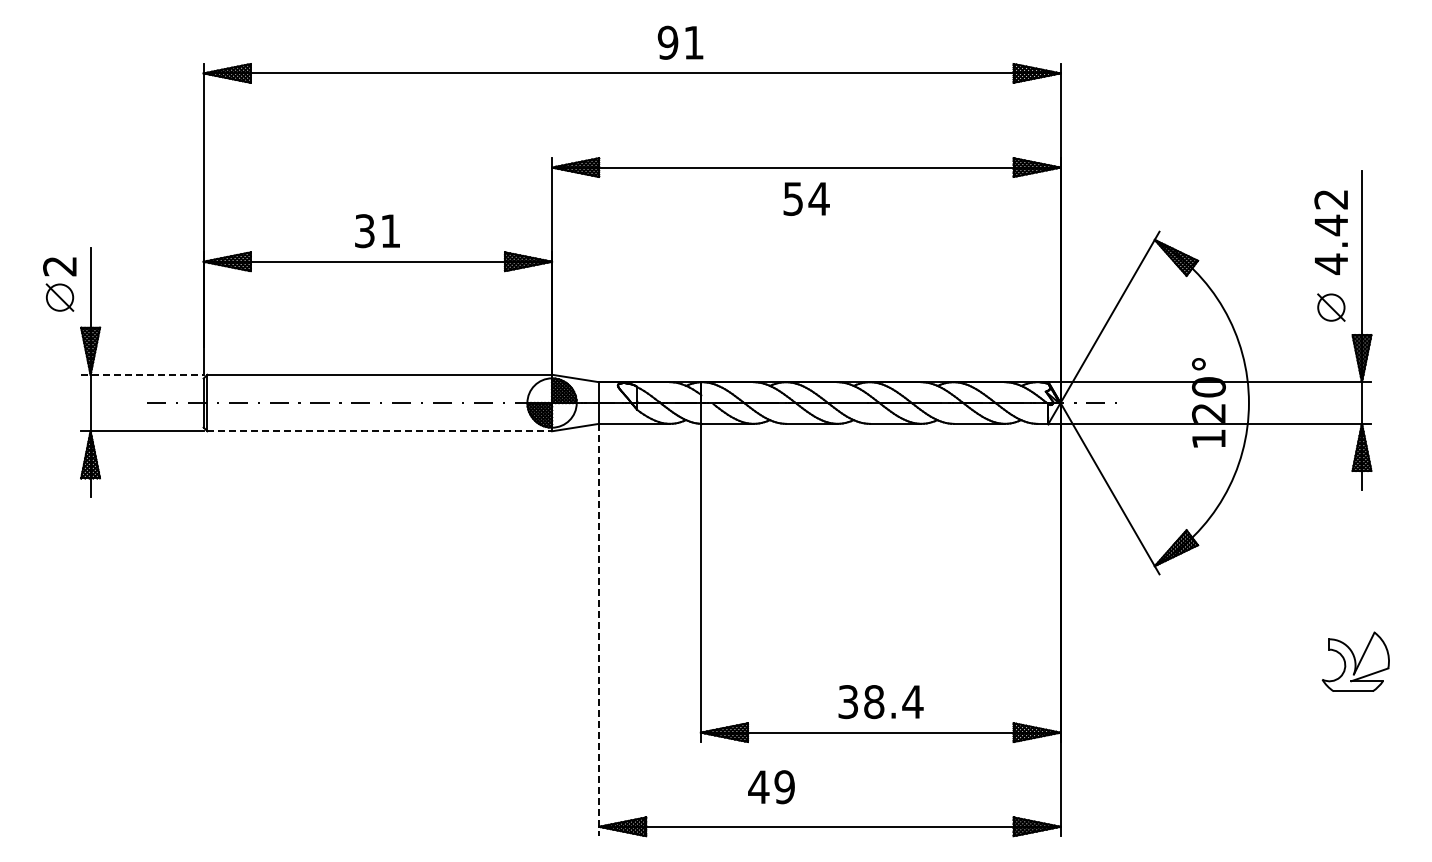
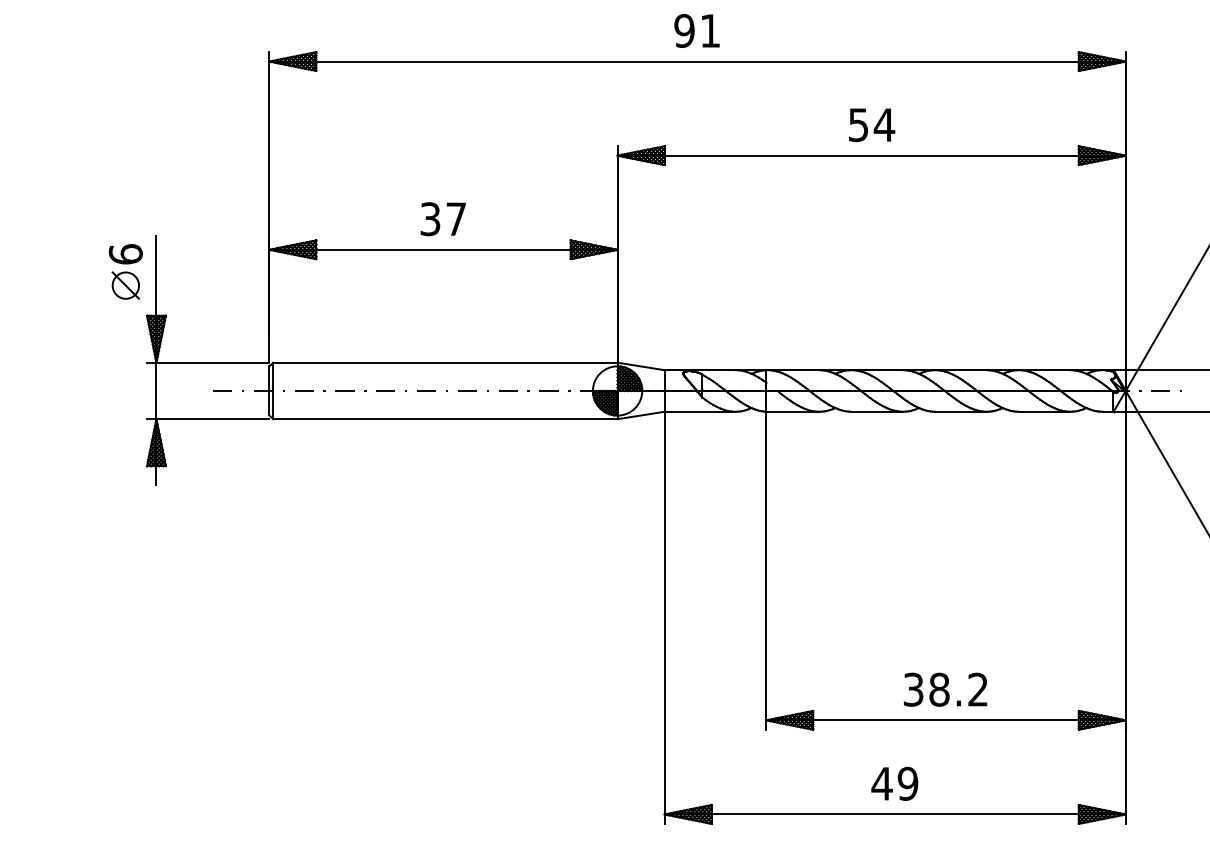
text: (680, 42) -> (696, 30), moved
text: (806, 198) -> (871, 124), moved
text: (390, 230) -> (456, 218), 31 -> 37
text: (60, 266) -> (126, 254), 2 -> 6
line: (142, 374) -> (208, 362), dashed -> solid
line: (380, 431) -> (446, 419), dashed -> solid
line: (599, 630) -> (664, 618), dashed -> solid
text: (912, 701) -> (977, 689), 38.4 -> 38.2
text: (771, 787) -> (894, 784), moved

